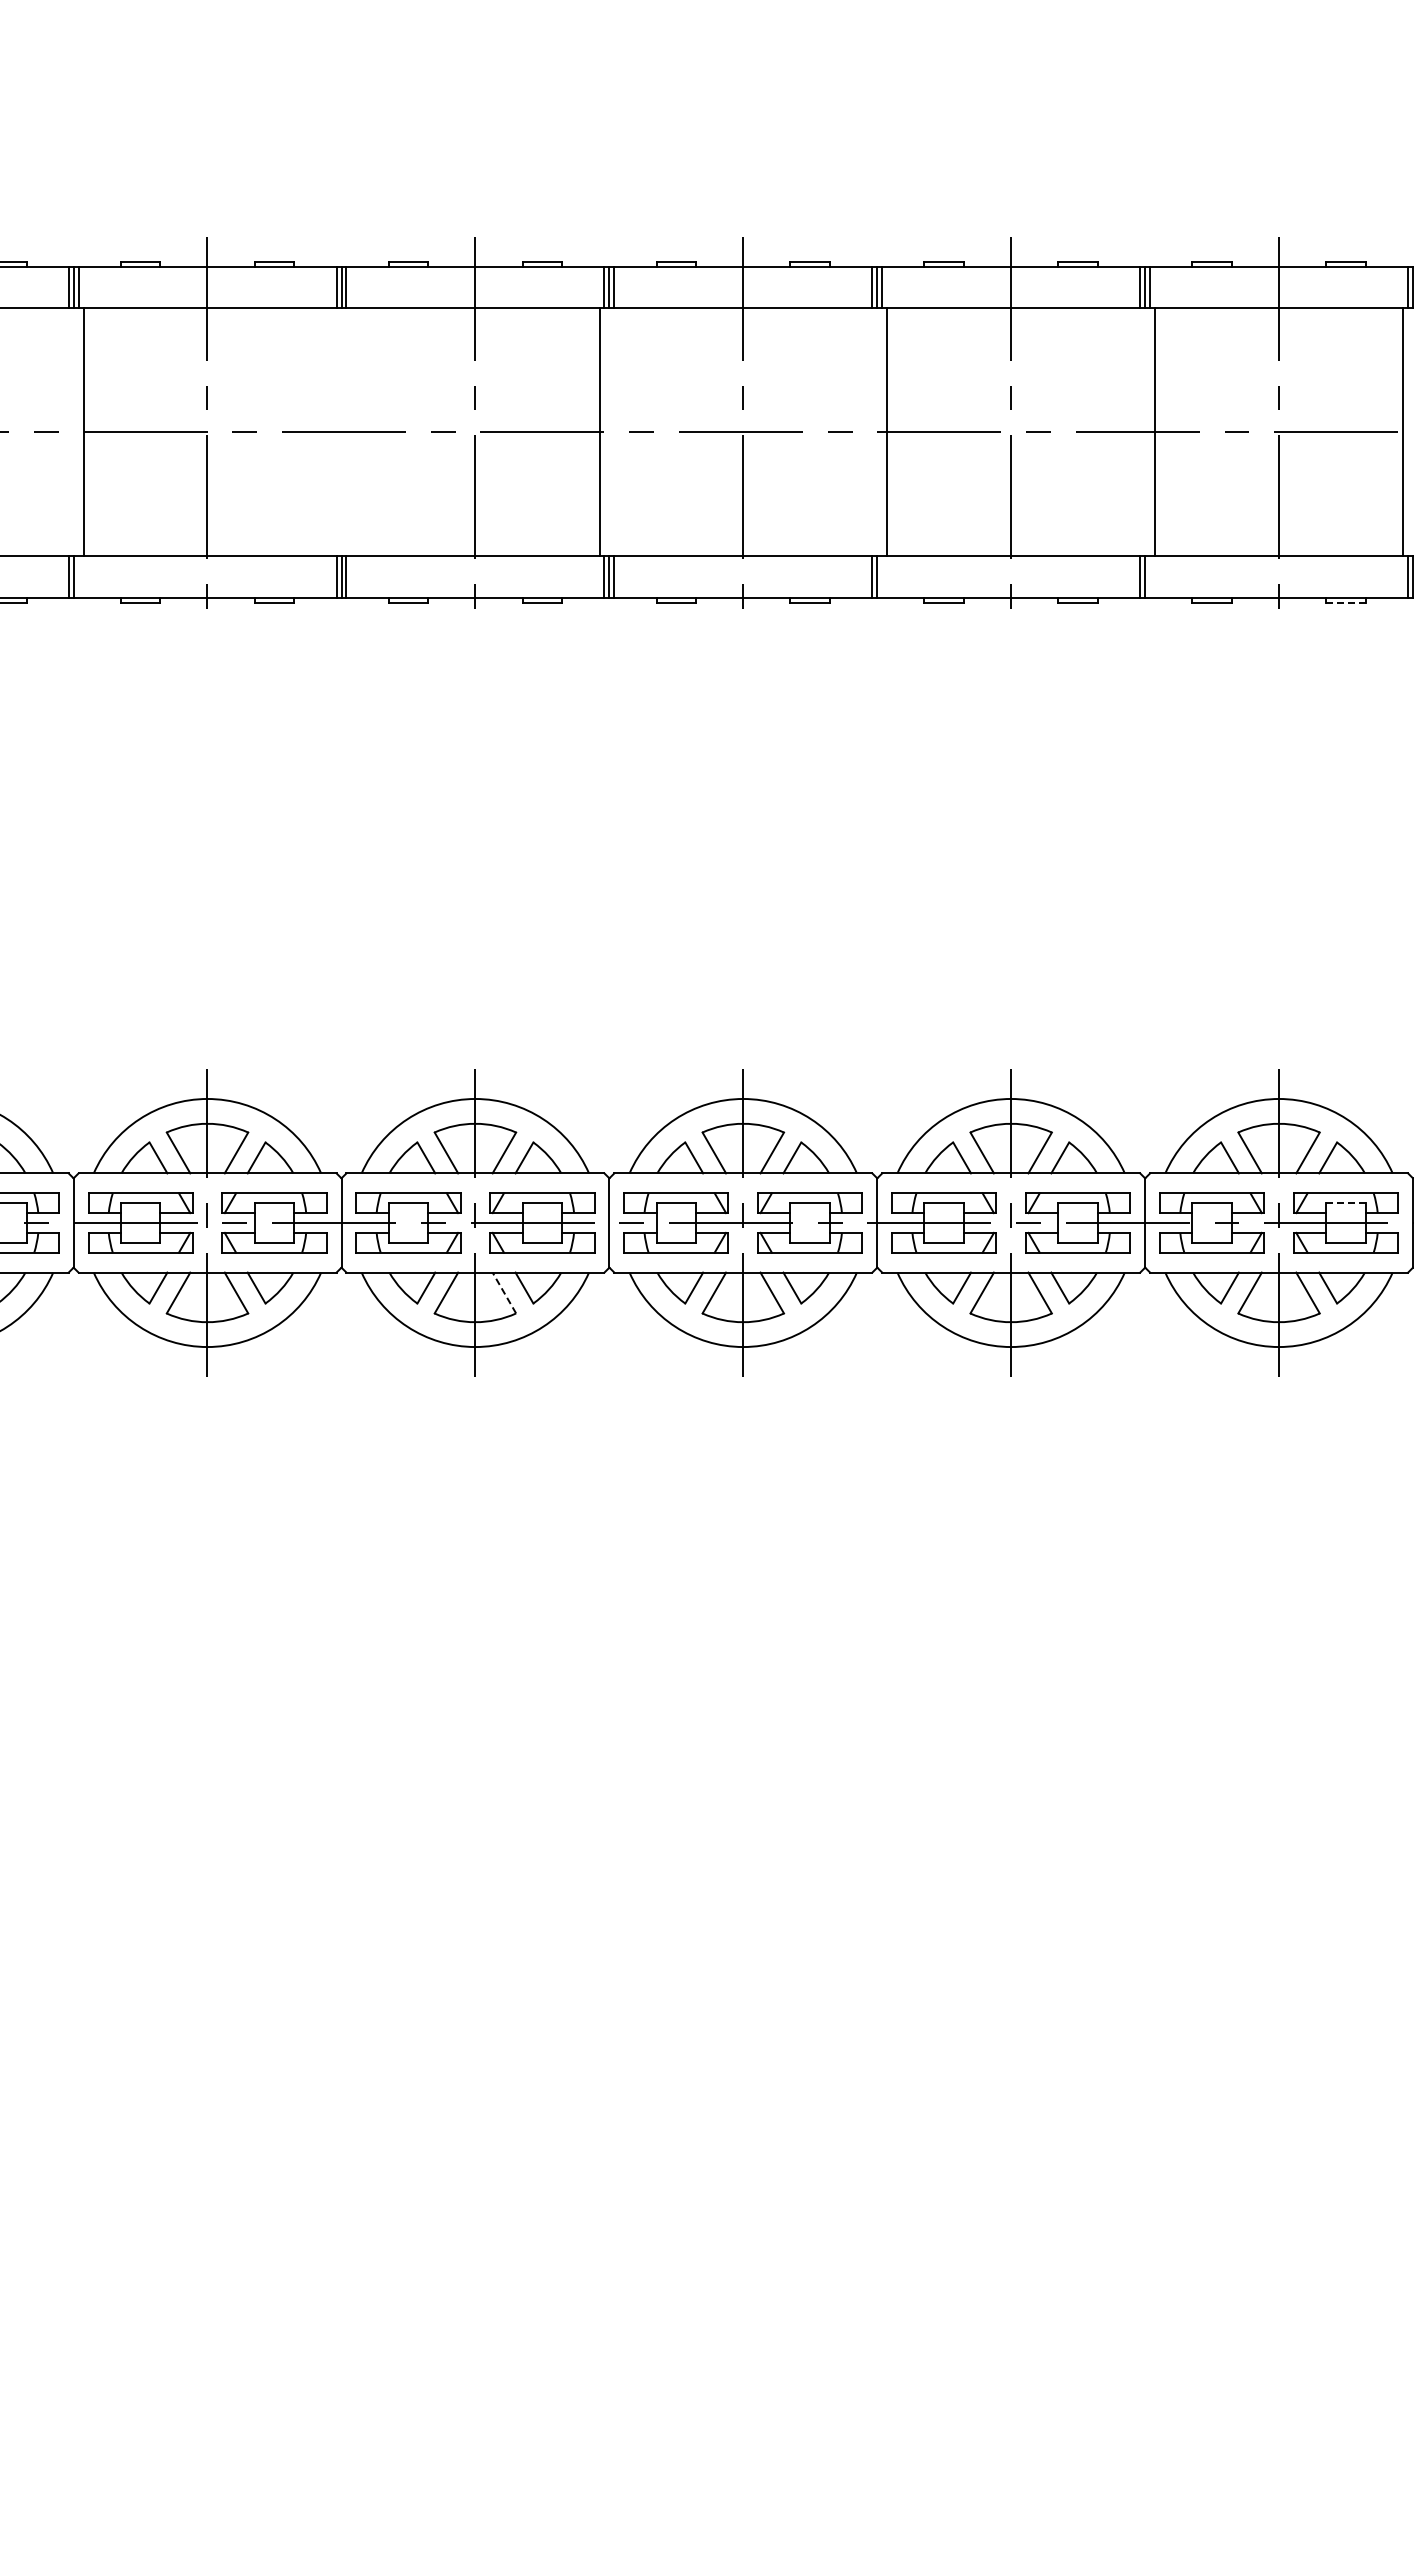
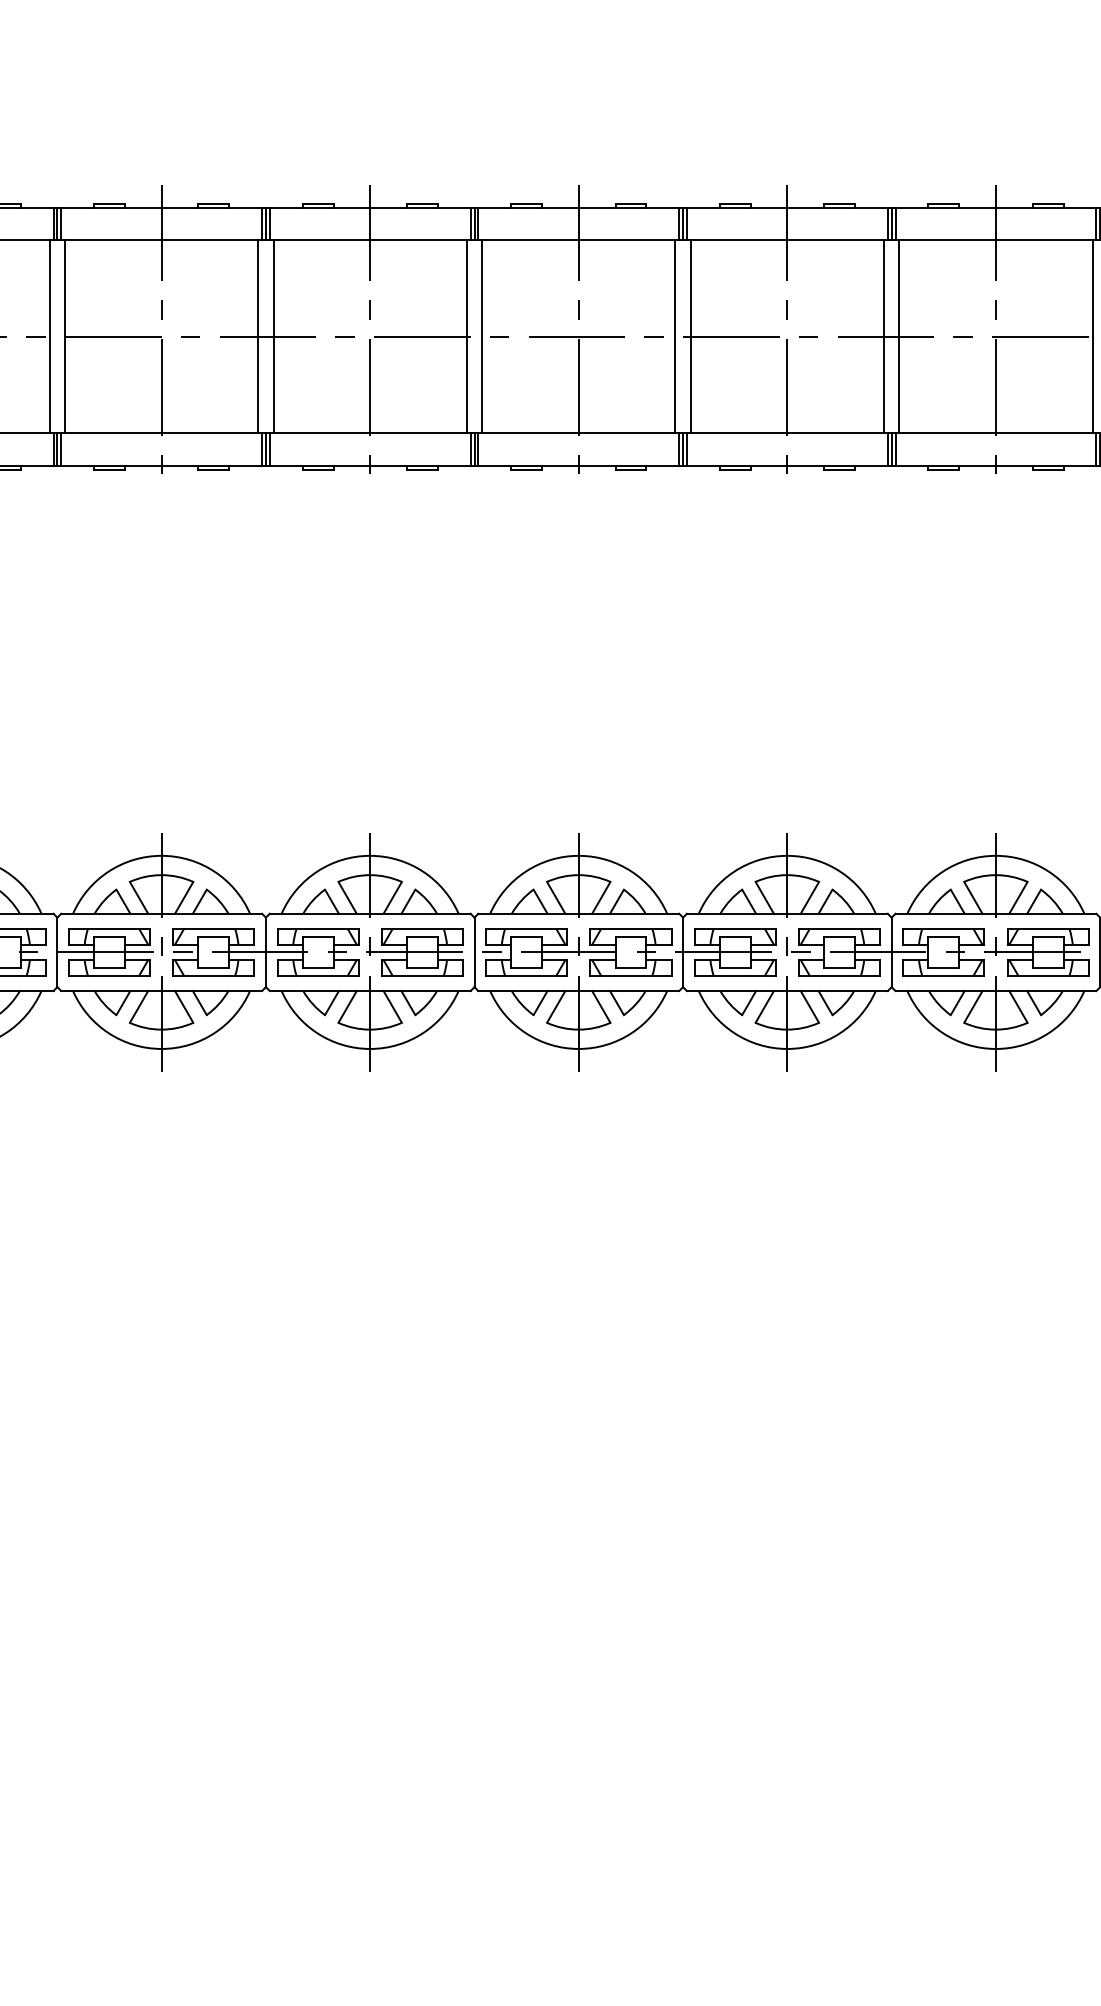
line: (63, 432) -> (49, 336), added
line: (331, 432) -> (258, 336), added
line: (351, 432) -> (273, 336), added
line: (619, 432) -> (482, 336), added
line: (867, 432) -> (675, 336), added
line: (1135, 432) -> (884, 336), added
line: (78, 577) -> (61, 449), added
line: (882, 577) -> (687, 449), added
line: (1150, 577) -> (895, 449), added
line: (1346, 602) -> (1048, 469), dashed -> solid
line: (1346, 1203) -> (1048, 937), dashed -> solid
line: (504, 1293) -> (392, 1007), dashed -> solid

